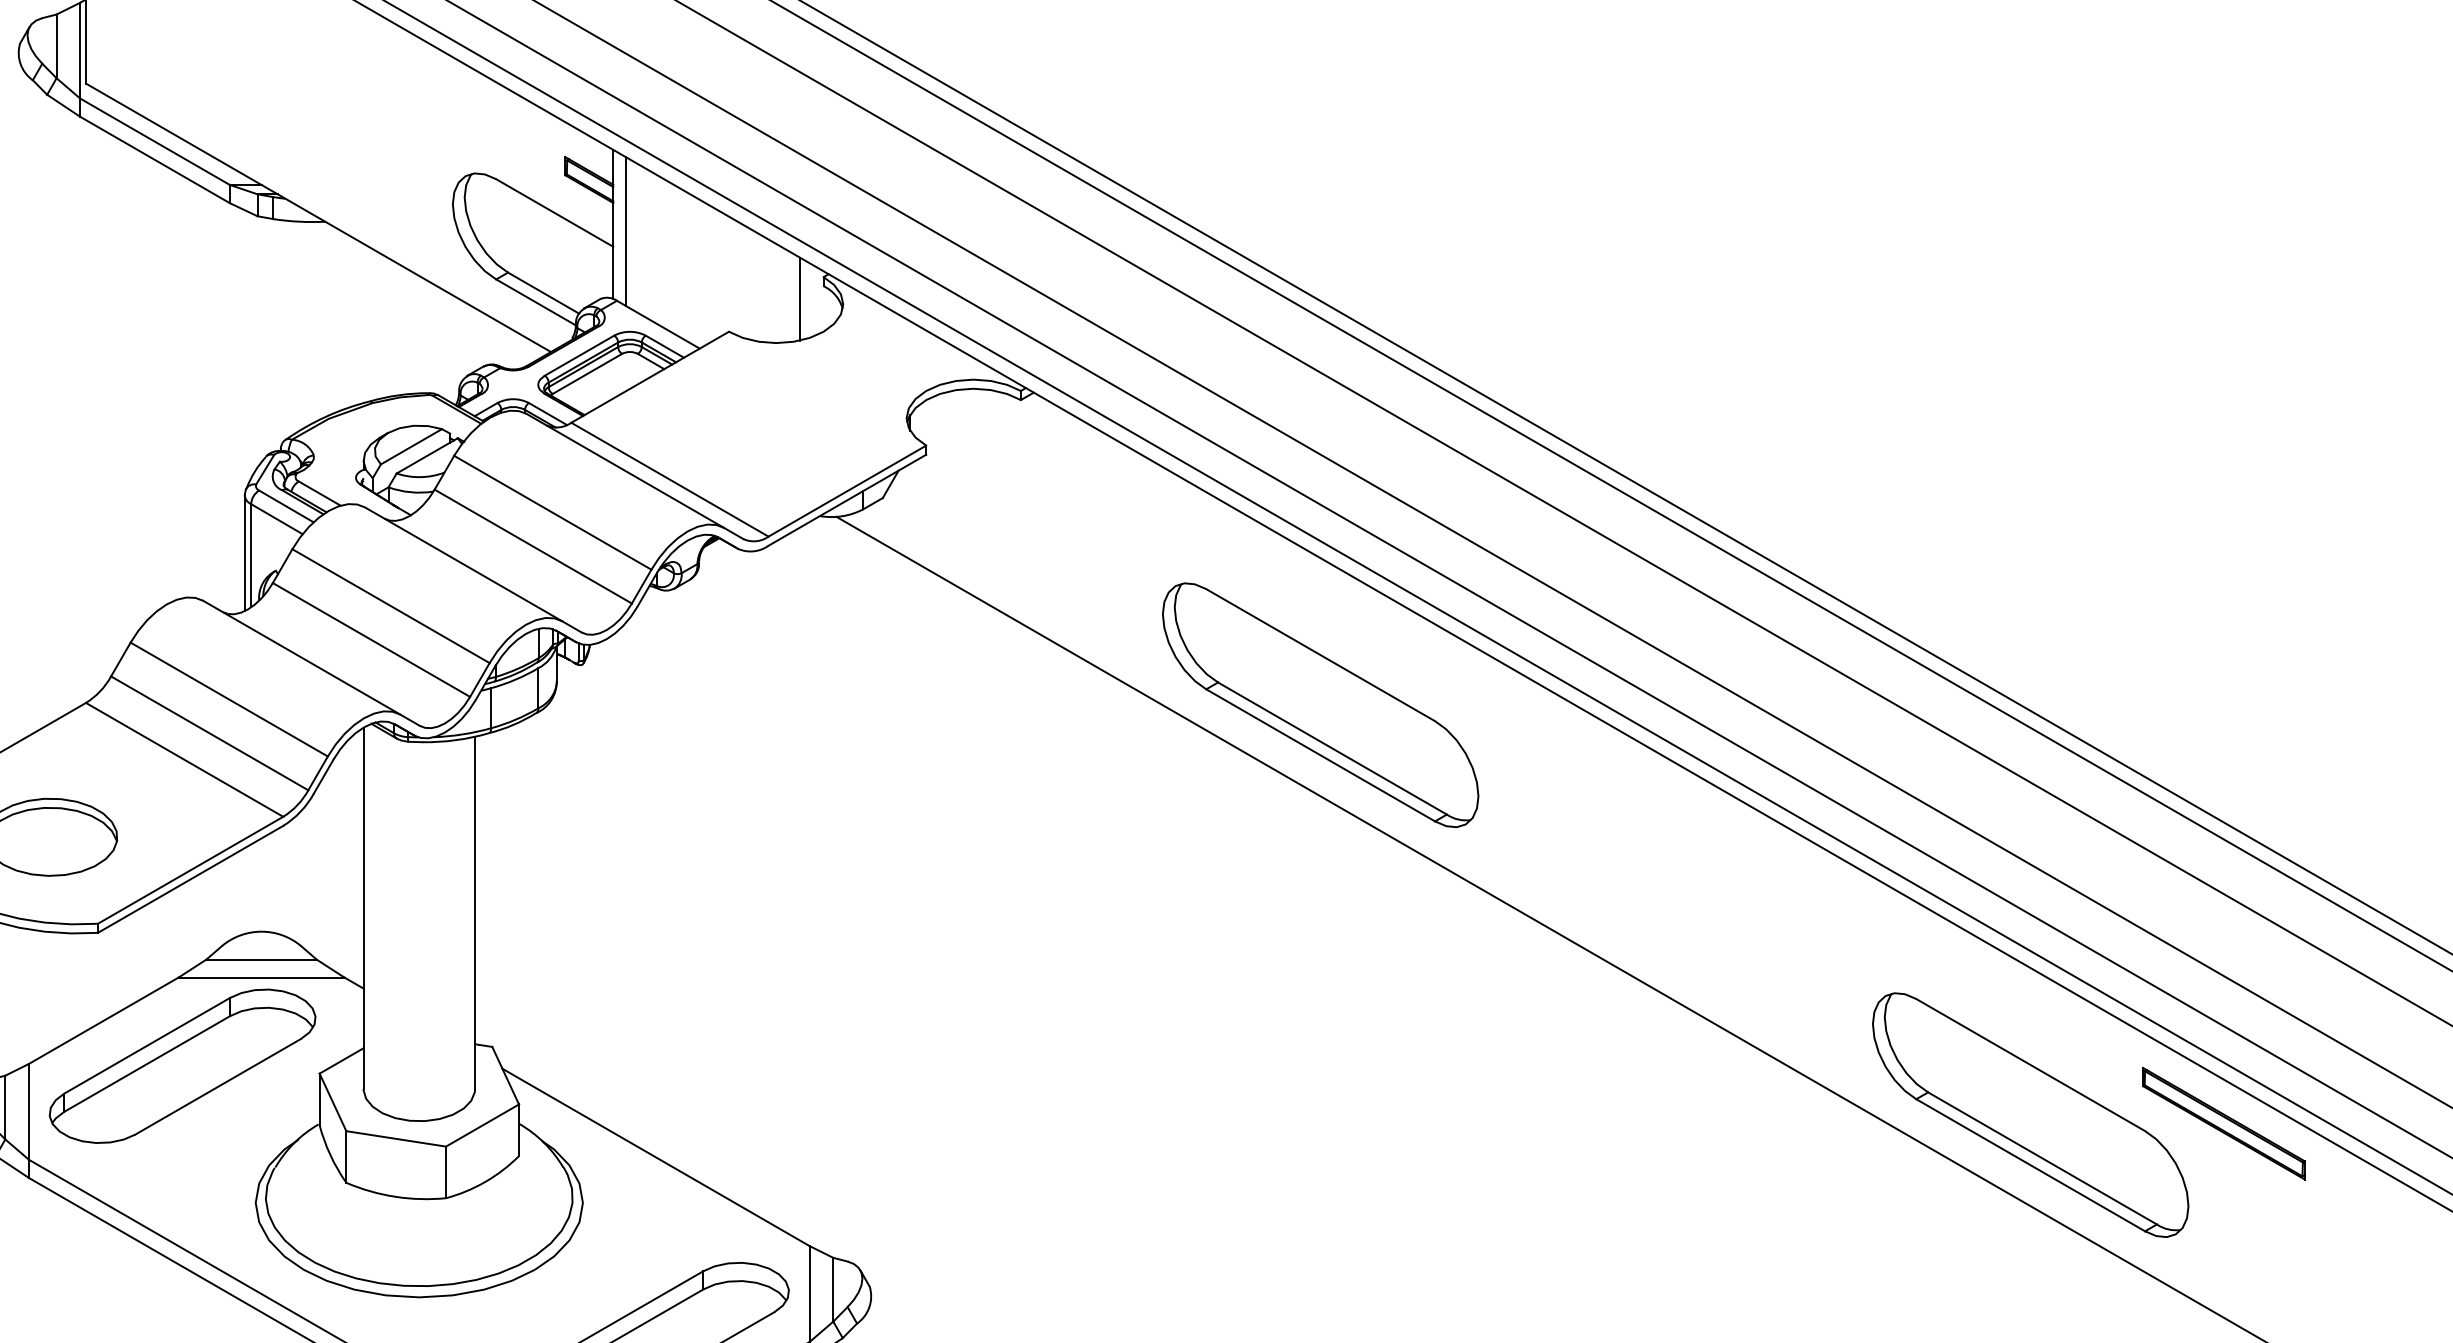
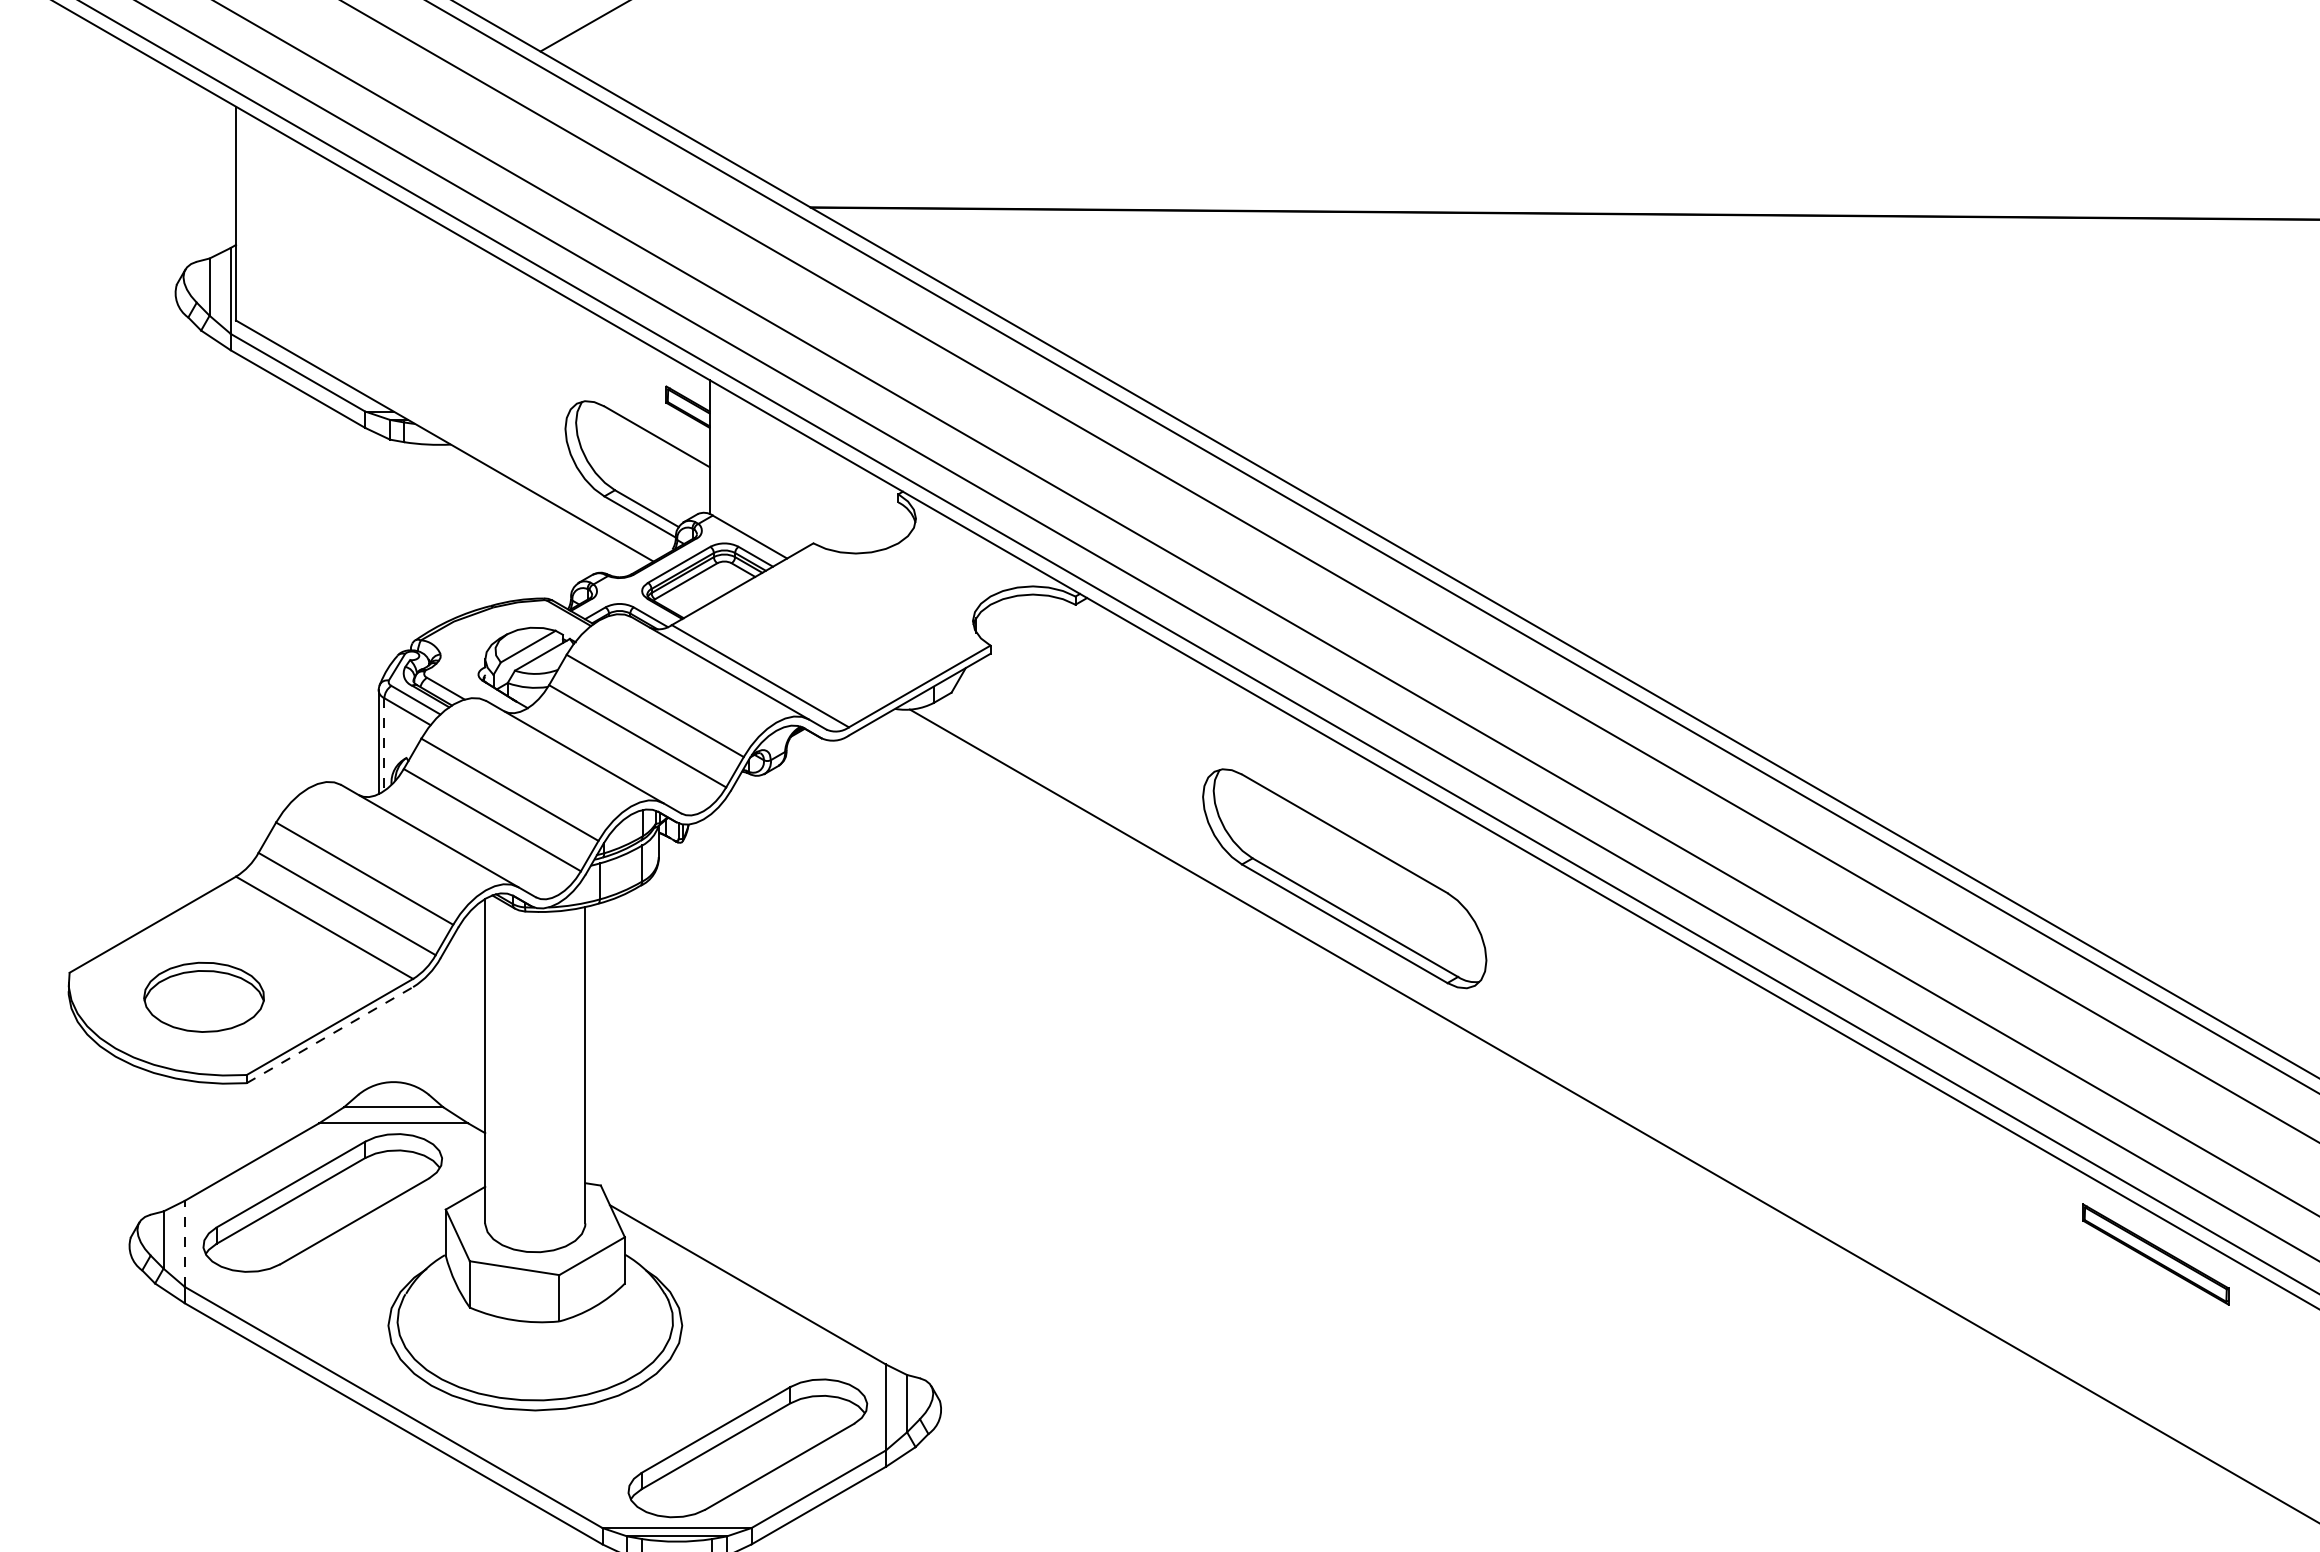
line: (626, 231) -> (721, 453), removed
line: (800, 298) -> (877, 513), removed
line: (251, 556) -> (384, 745), solid -> dashed
line: (191, 878) -> (330, 1034), solid -> dashed
line: (28, 1111) -> (184, 1243), solid -> dashed
part: (2029, 1114) -> (1981, 1246), removed

